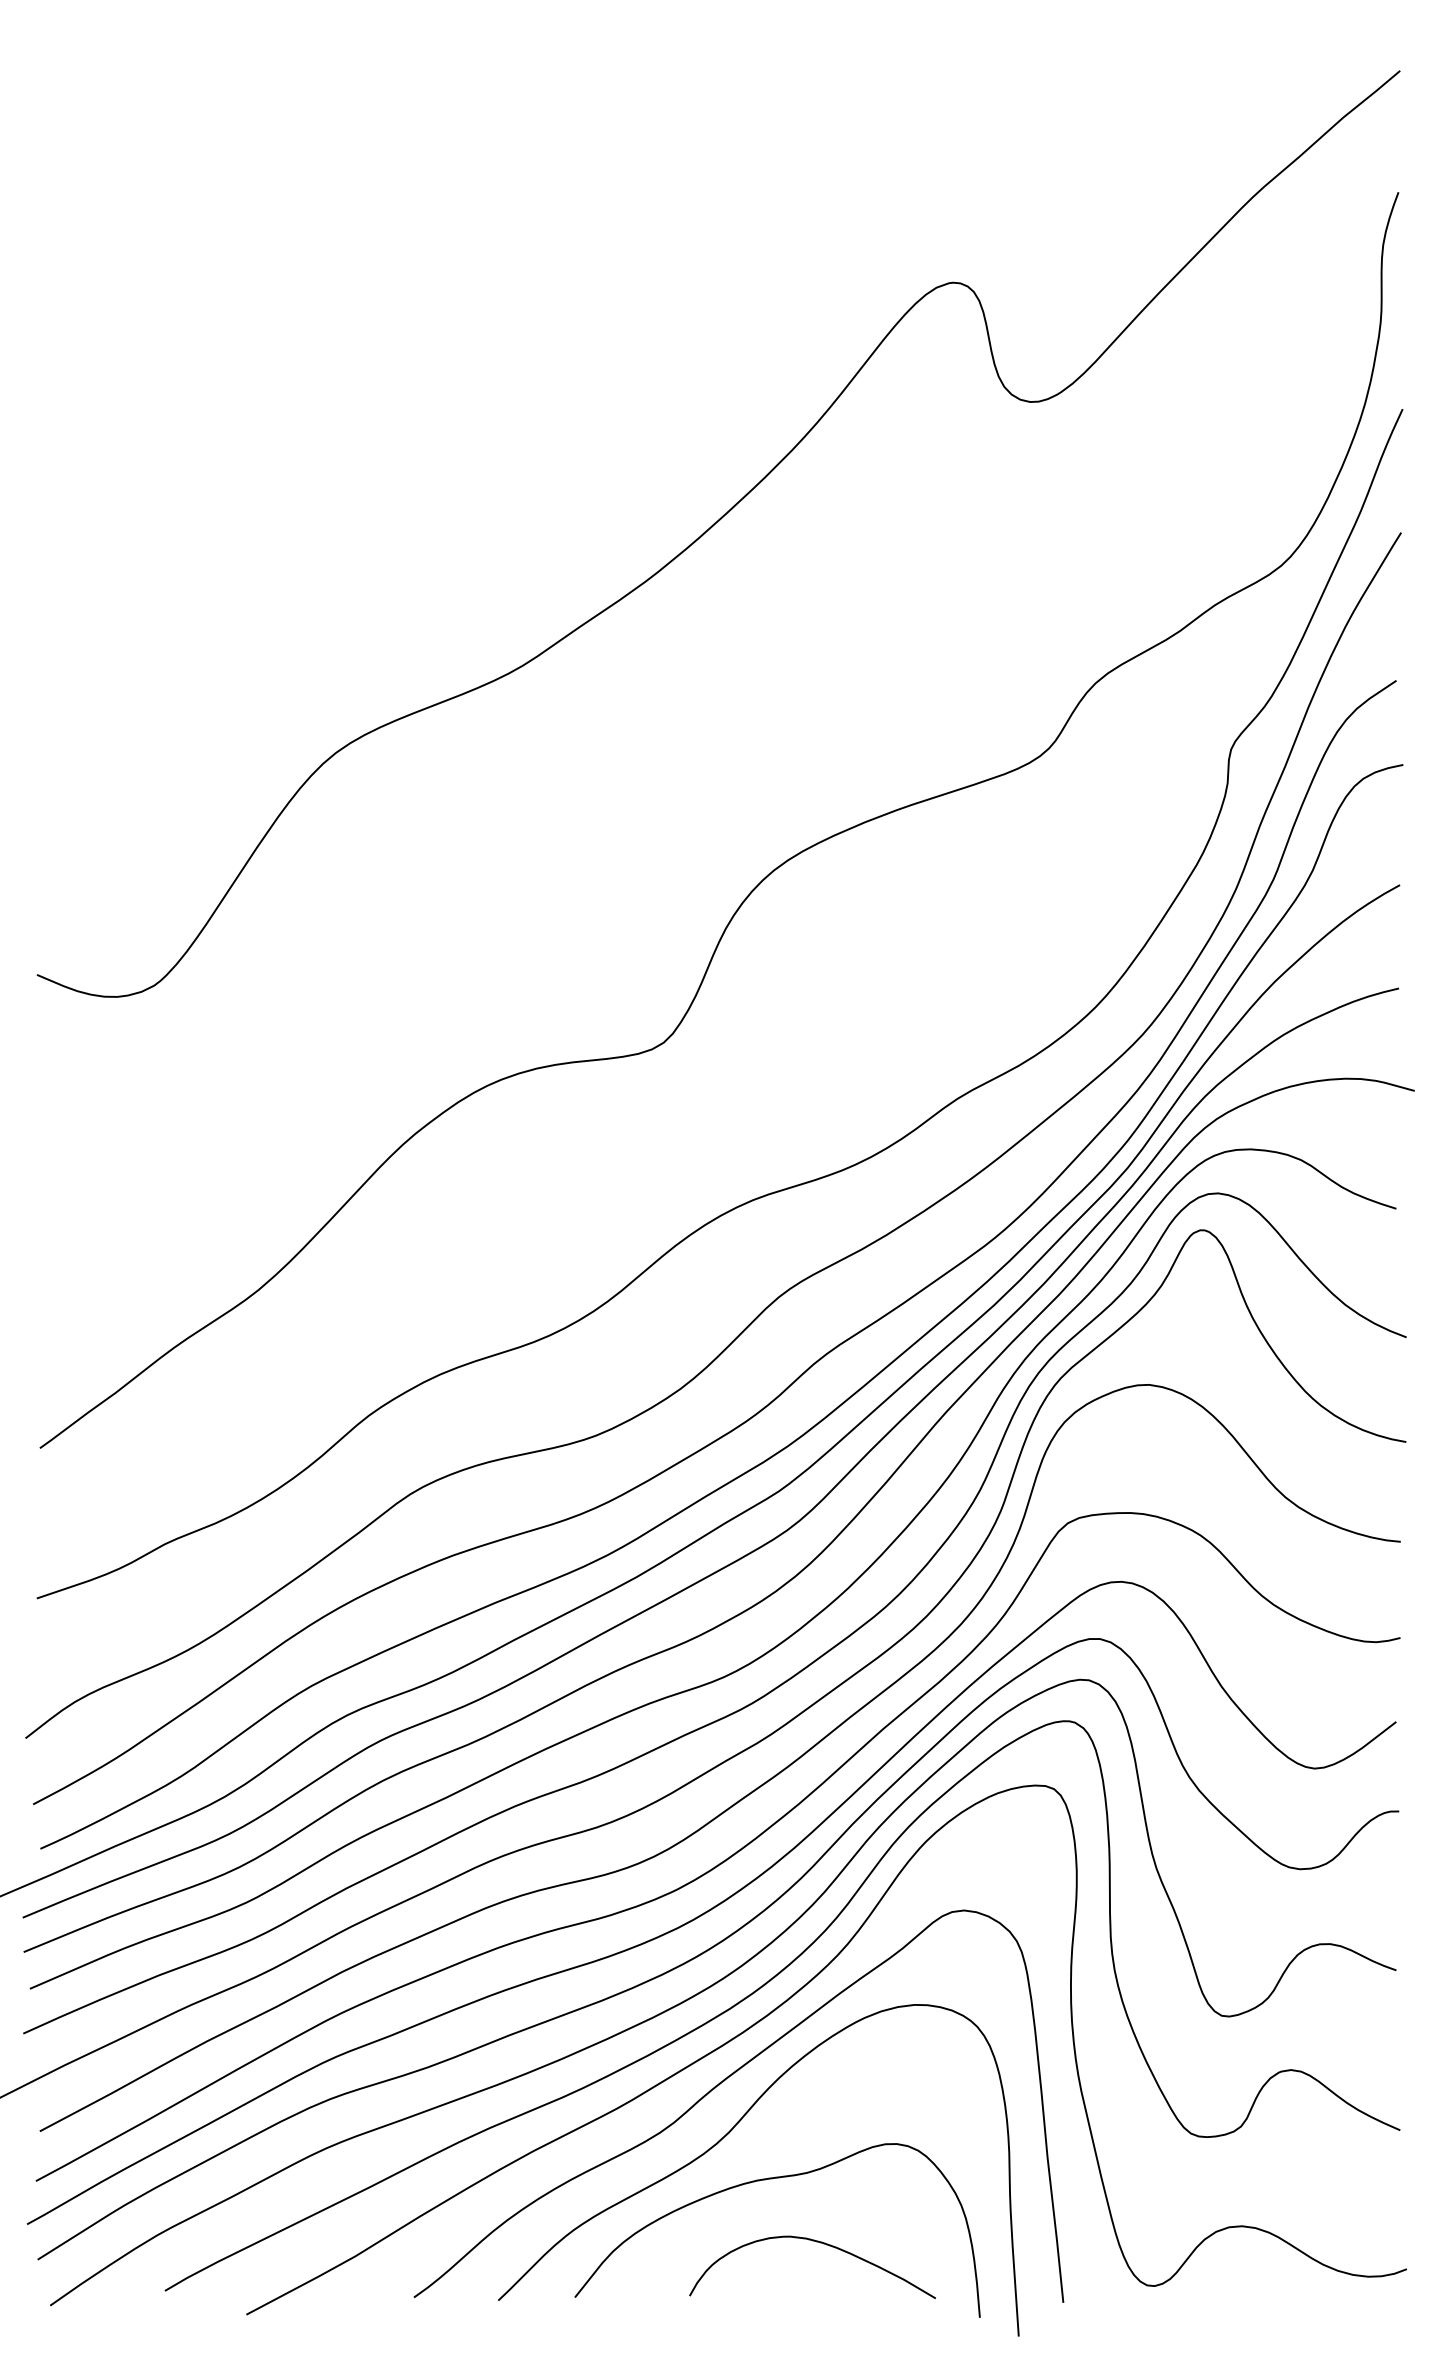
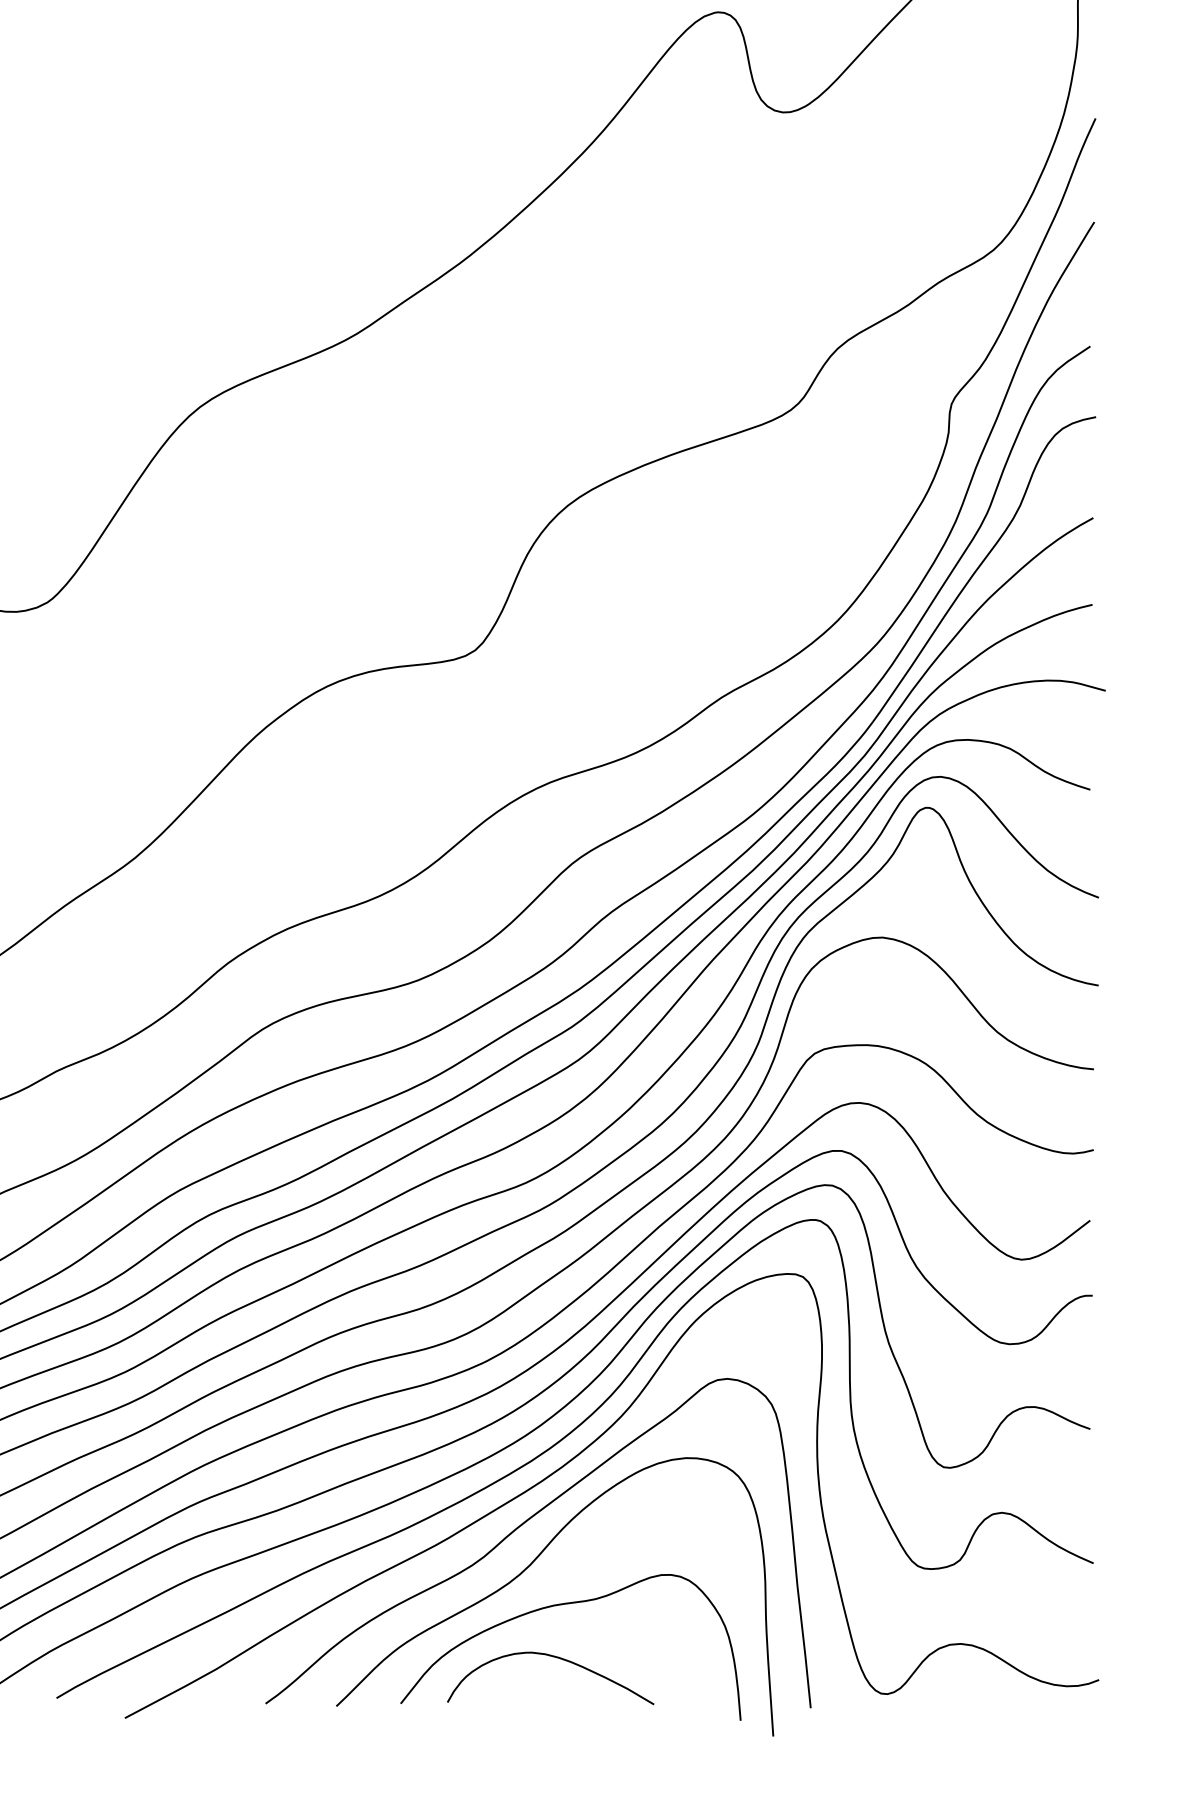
curve: (820, 2243) -> (557, 1658), moved

